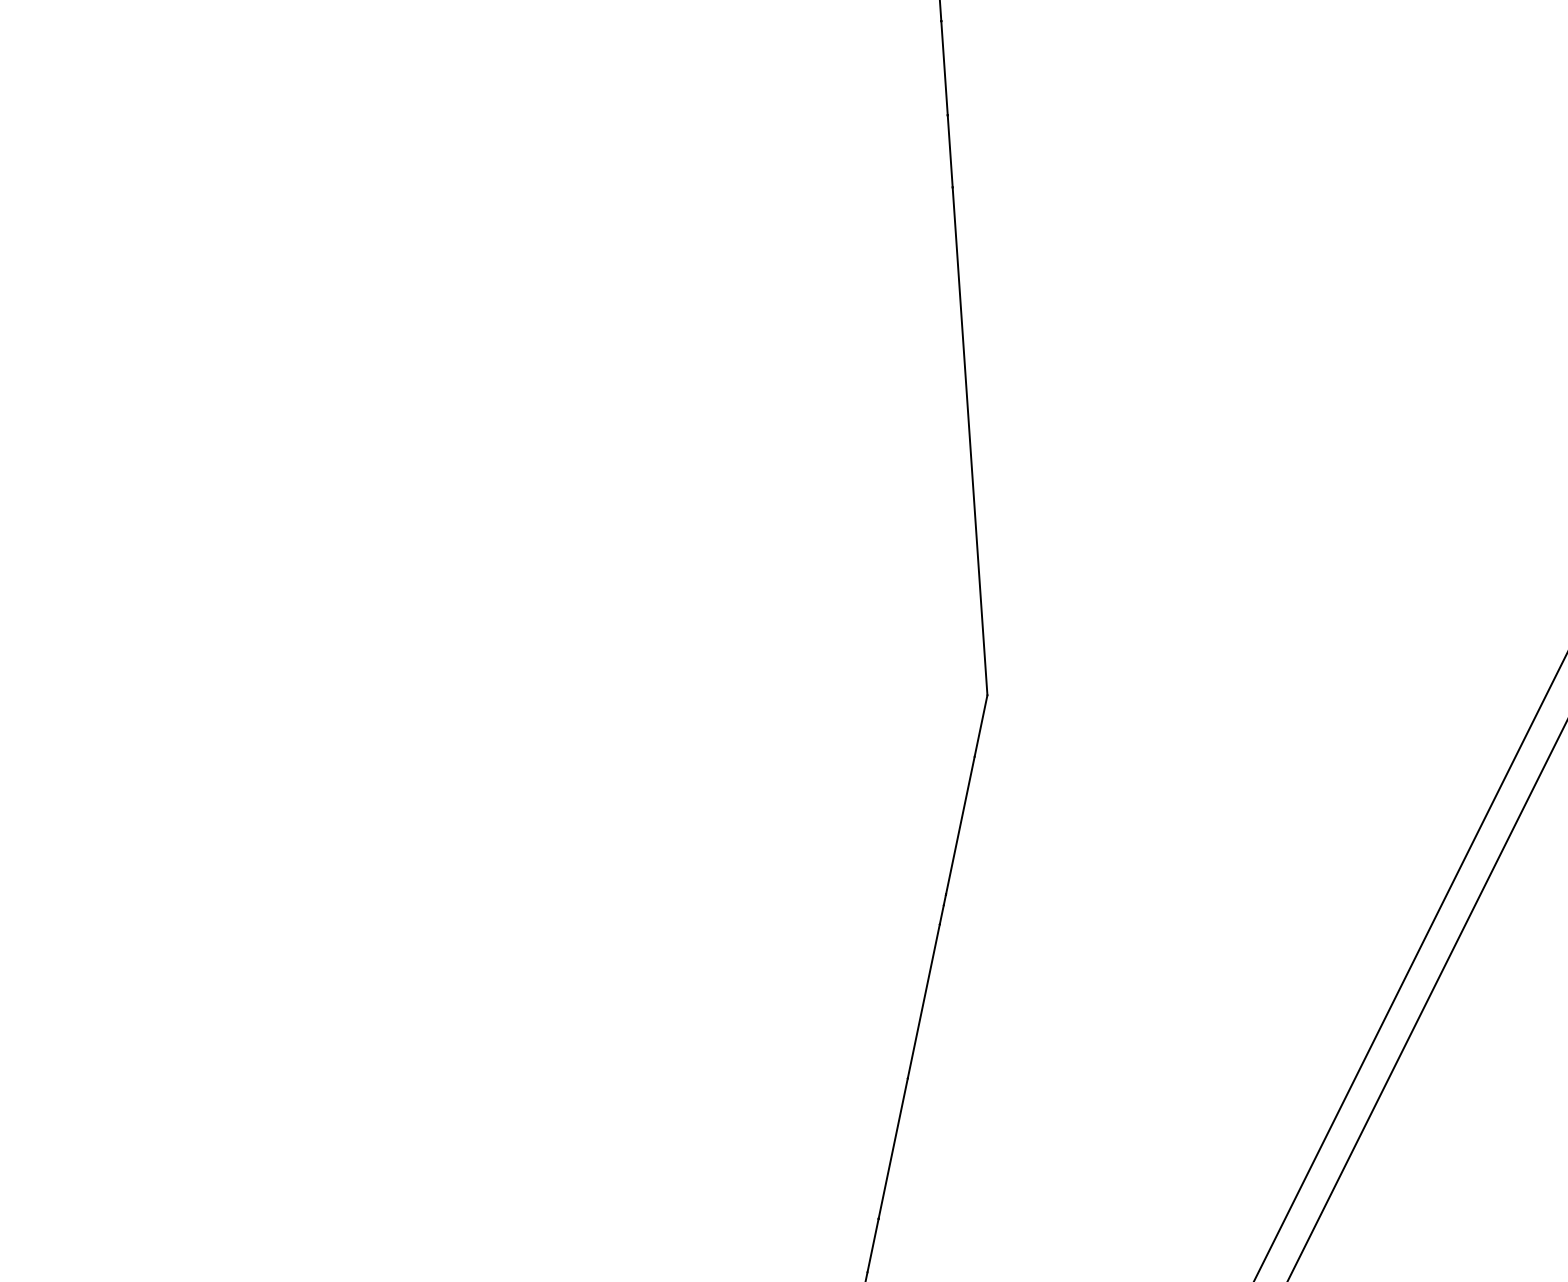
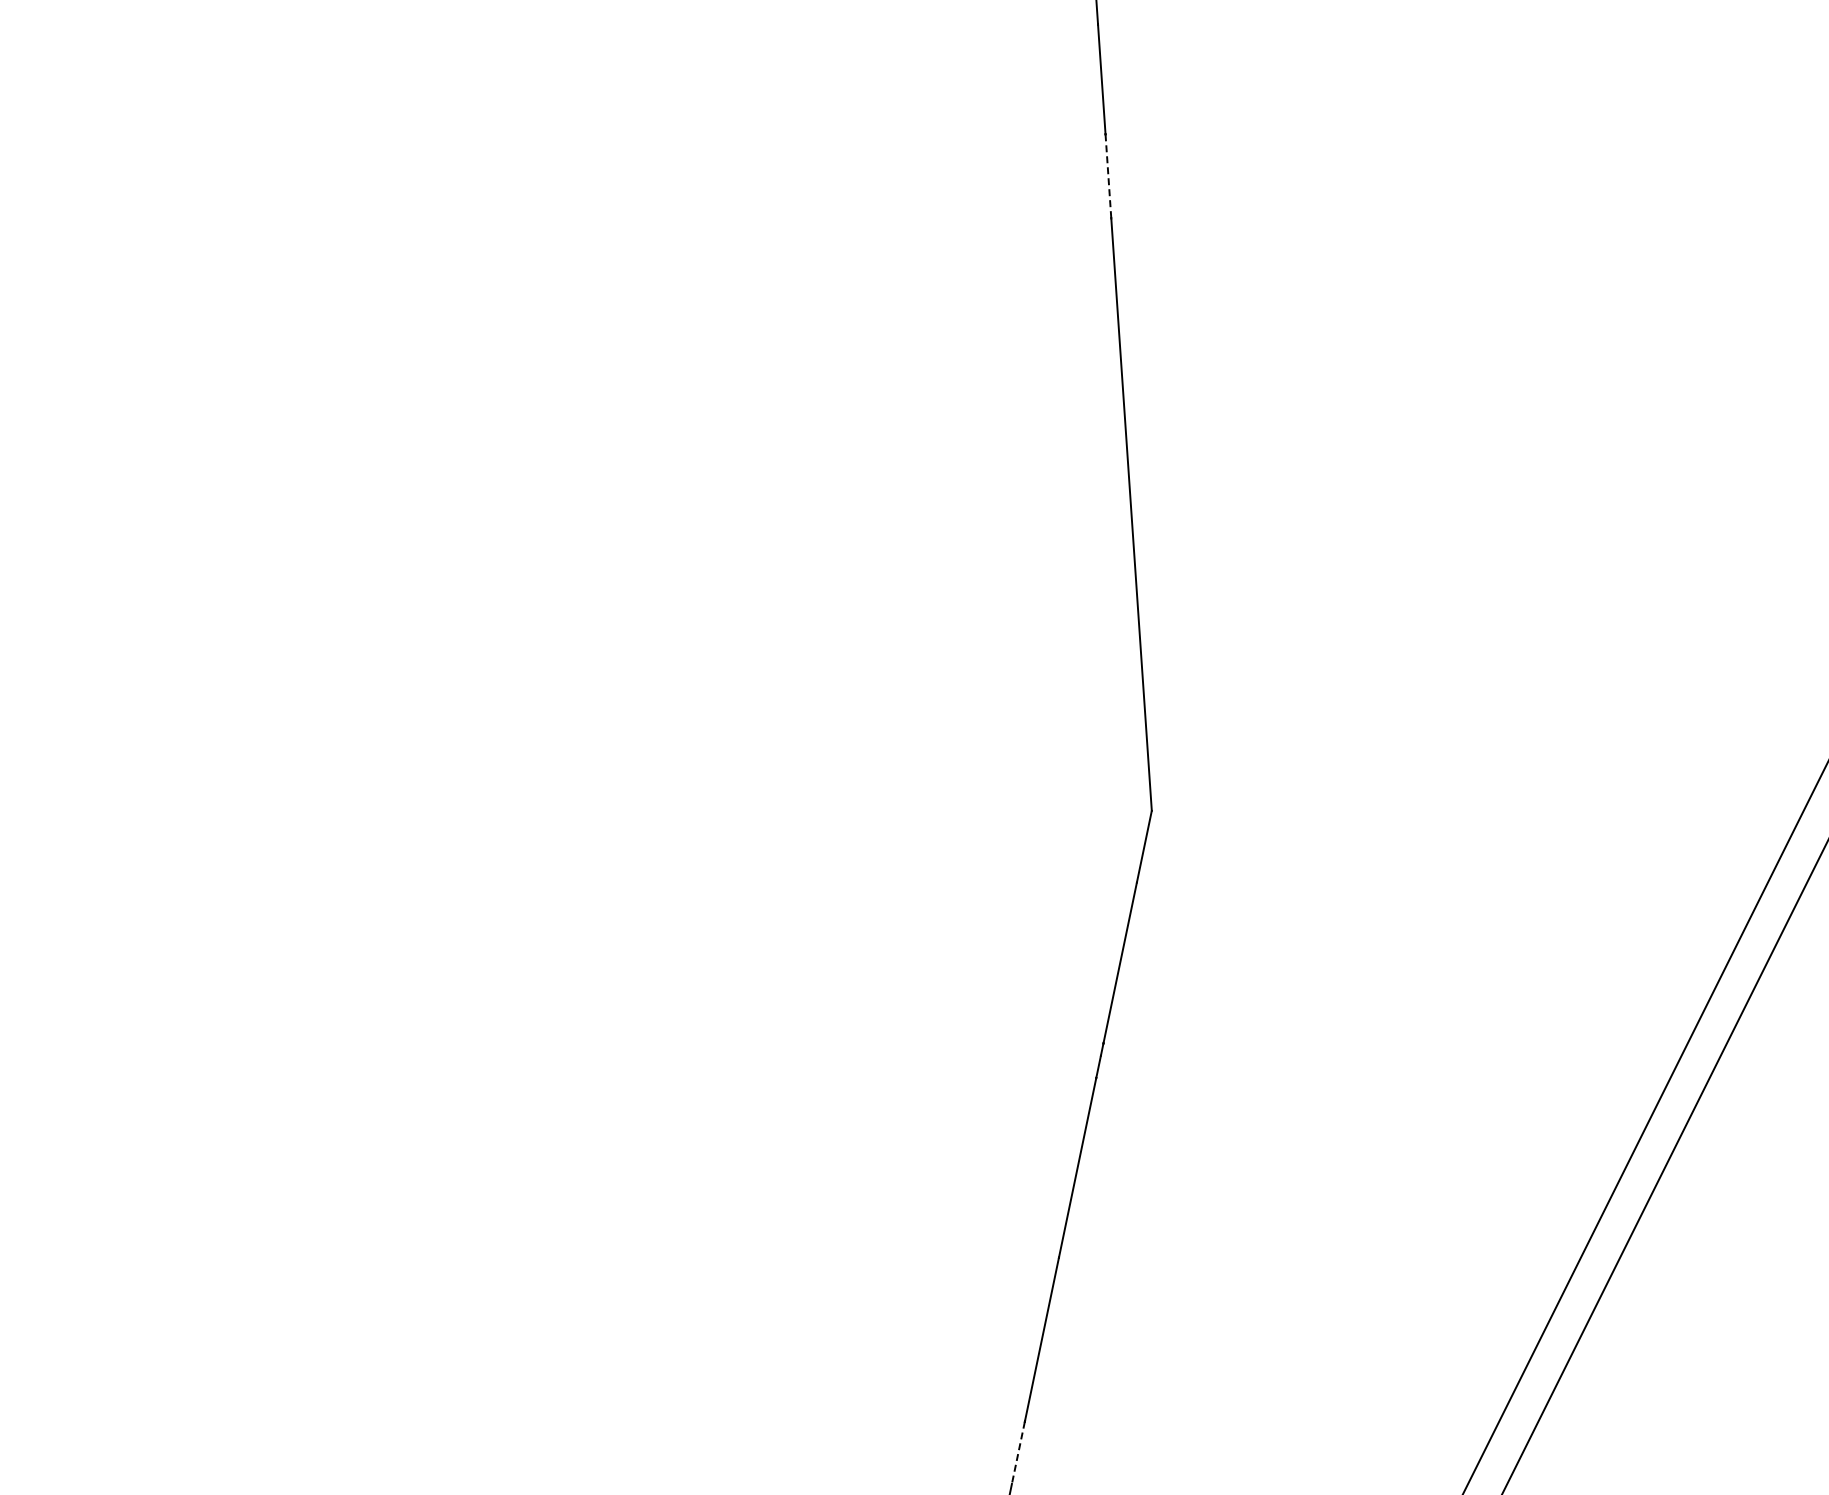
line: (950, 151) -> (1108, 176), solid -> dashed
line: (873, 1245) -> (1018, 1452), solid -> dashed

